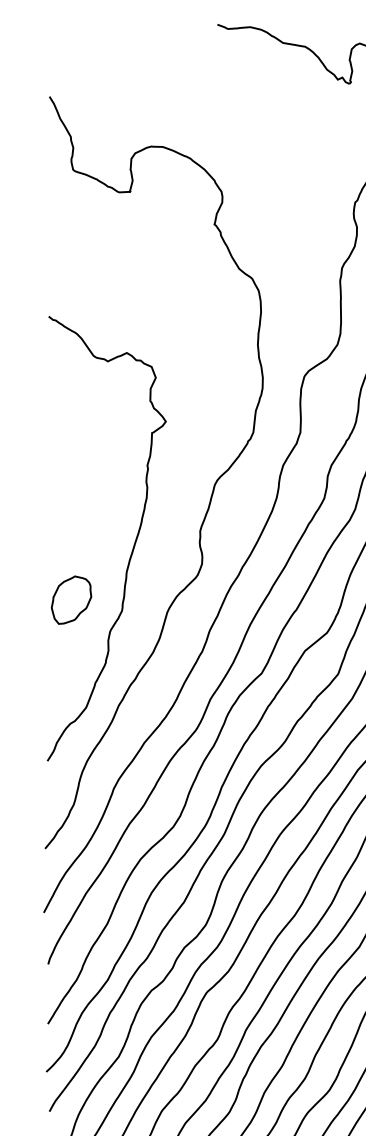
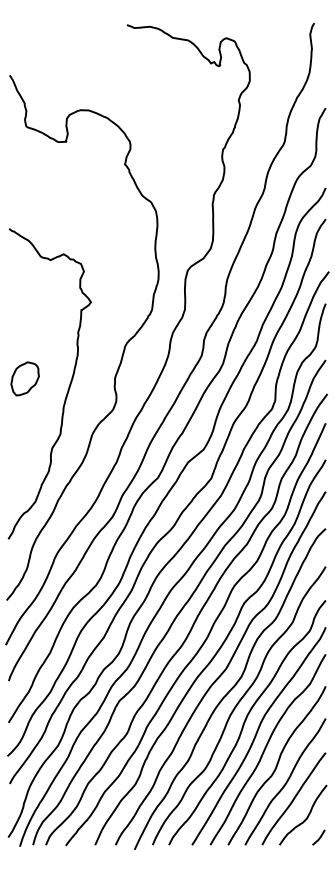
part: (70, 599) -> (24, 378), moved

